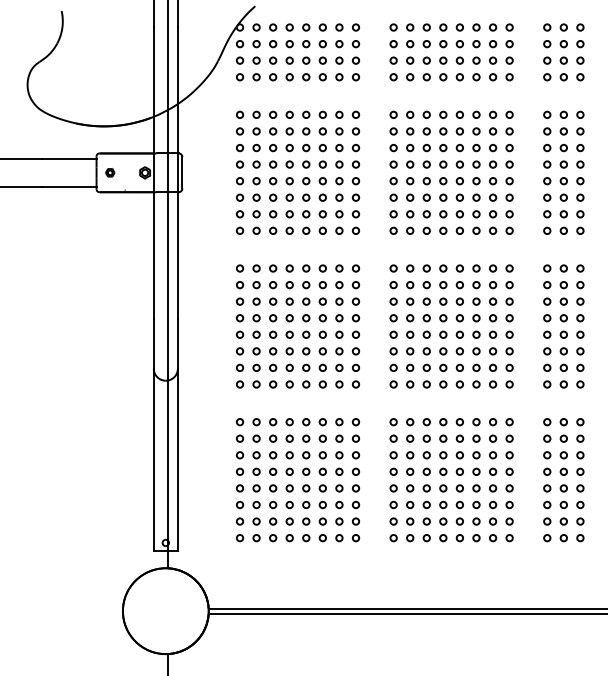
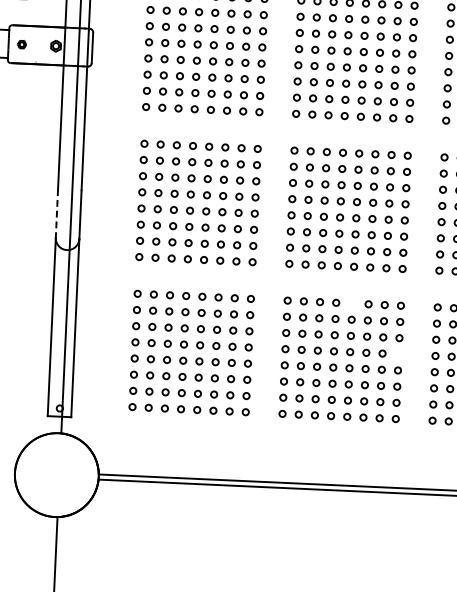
line: (153, 343) -> (56, 213), solid -> dashed
circle: (459, 422) -> (351, 303), removed
circle: (509, 471) -> (398, 353), removed

